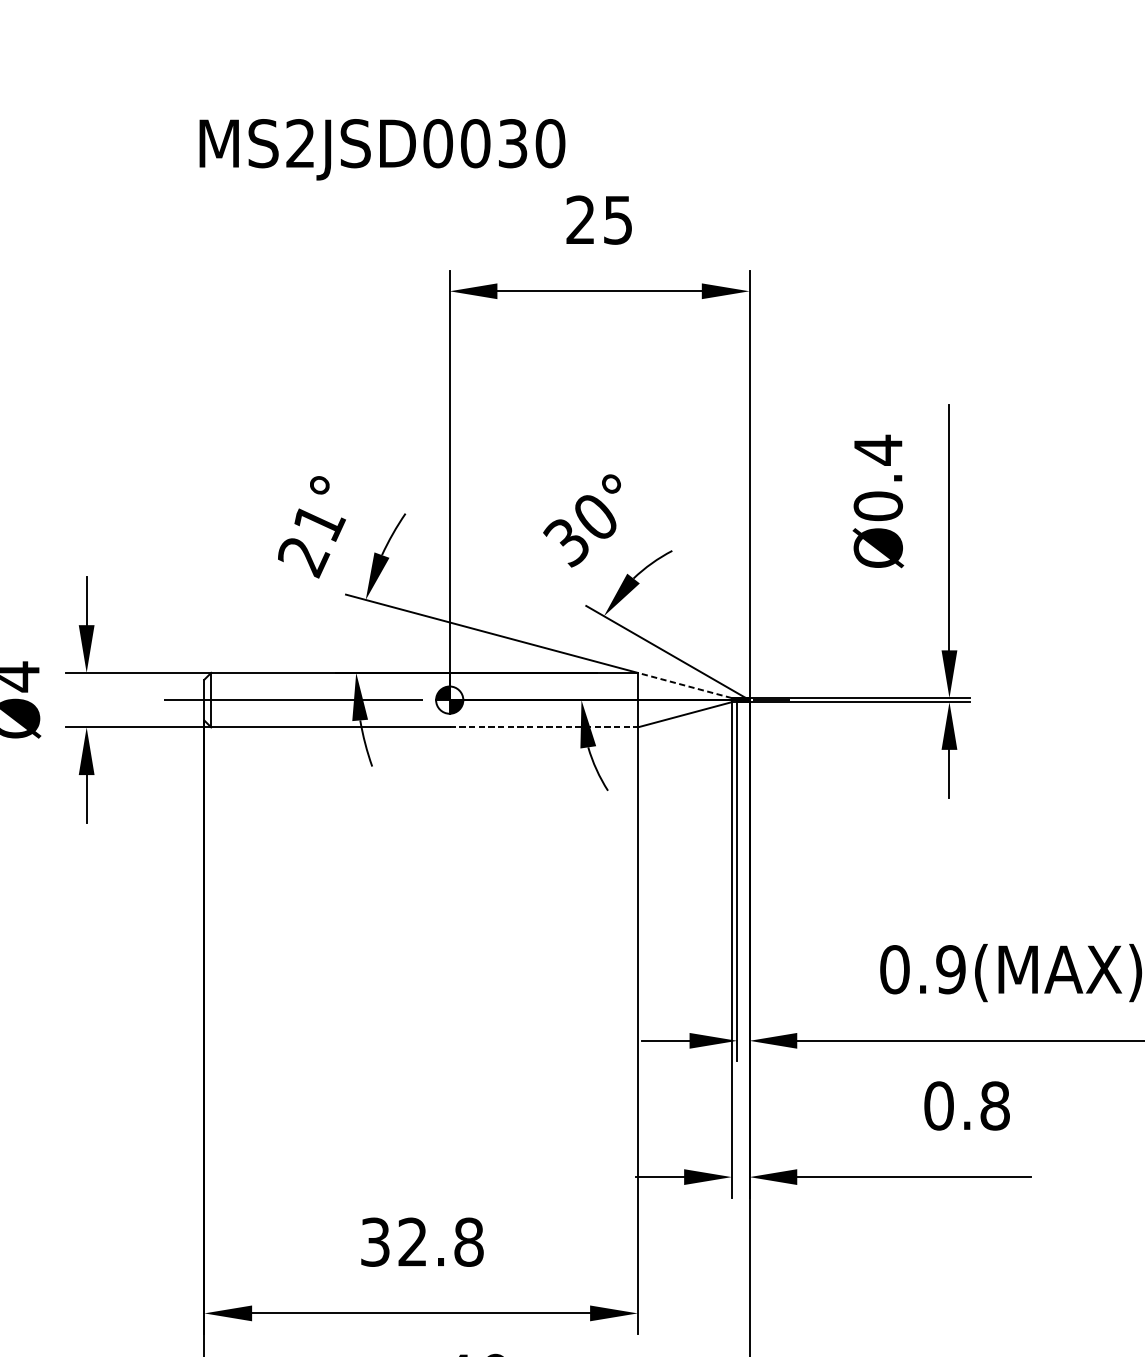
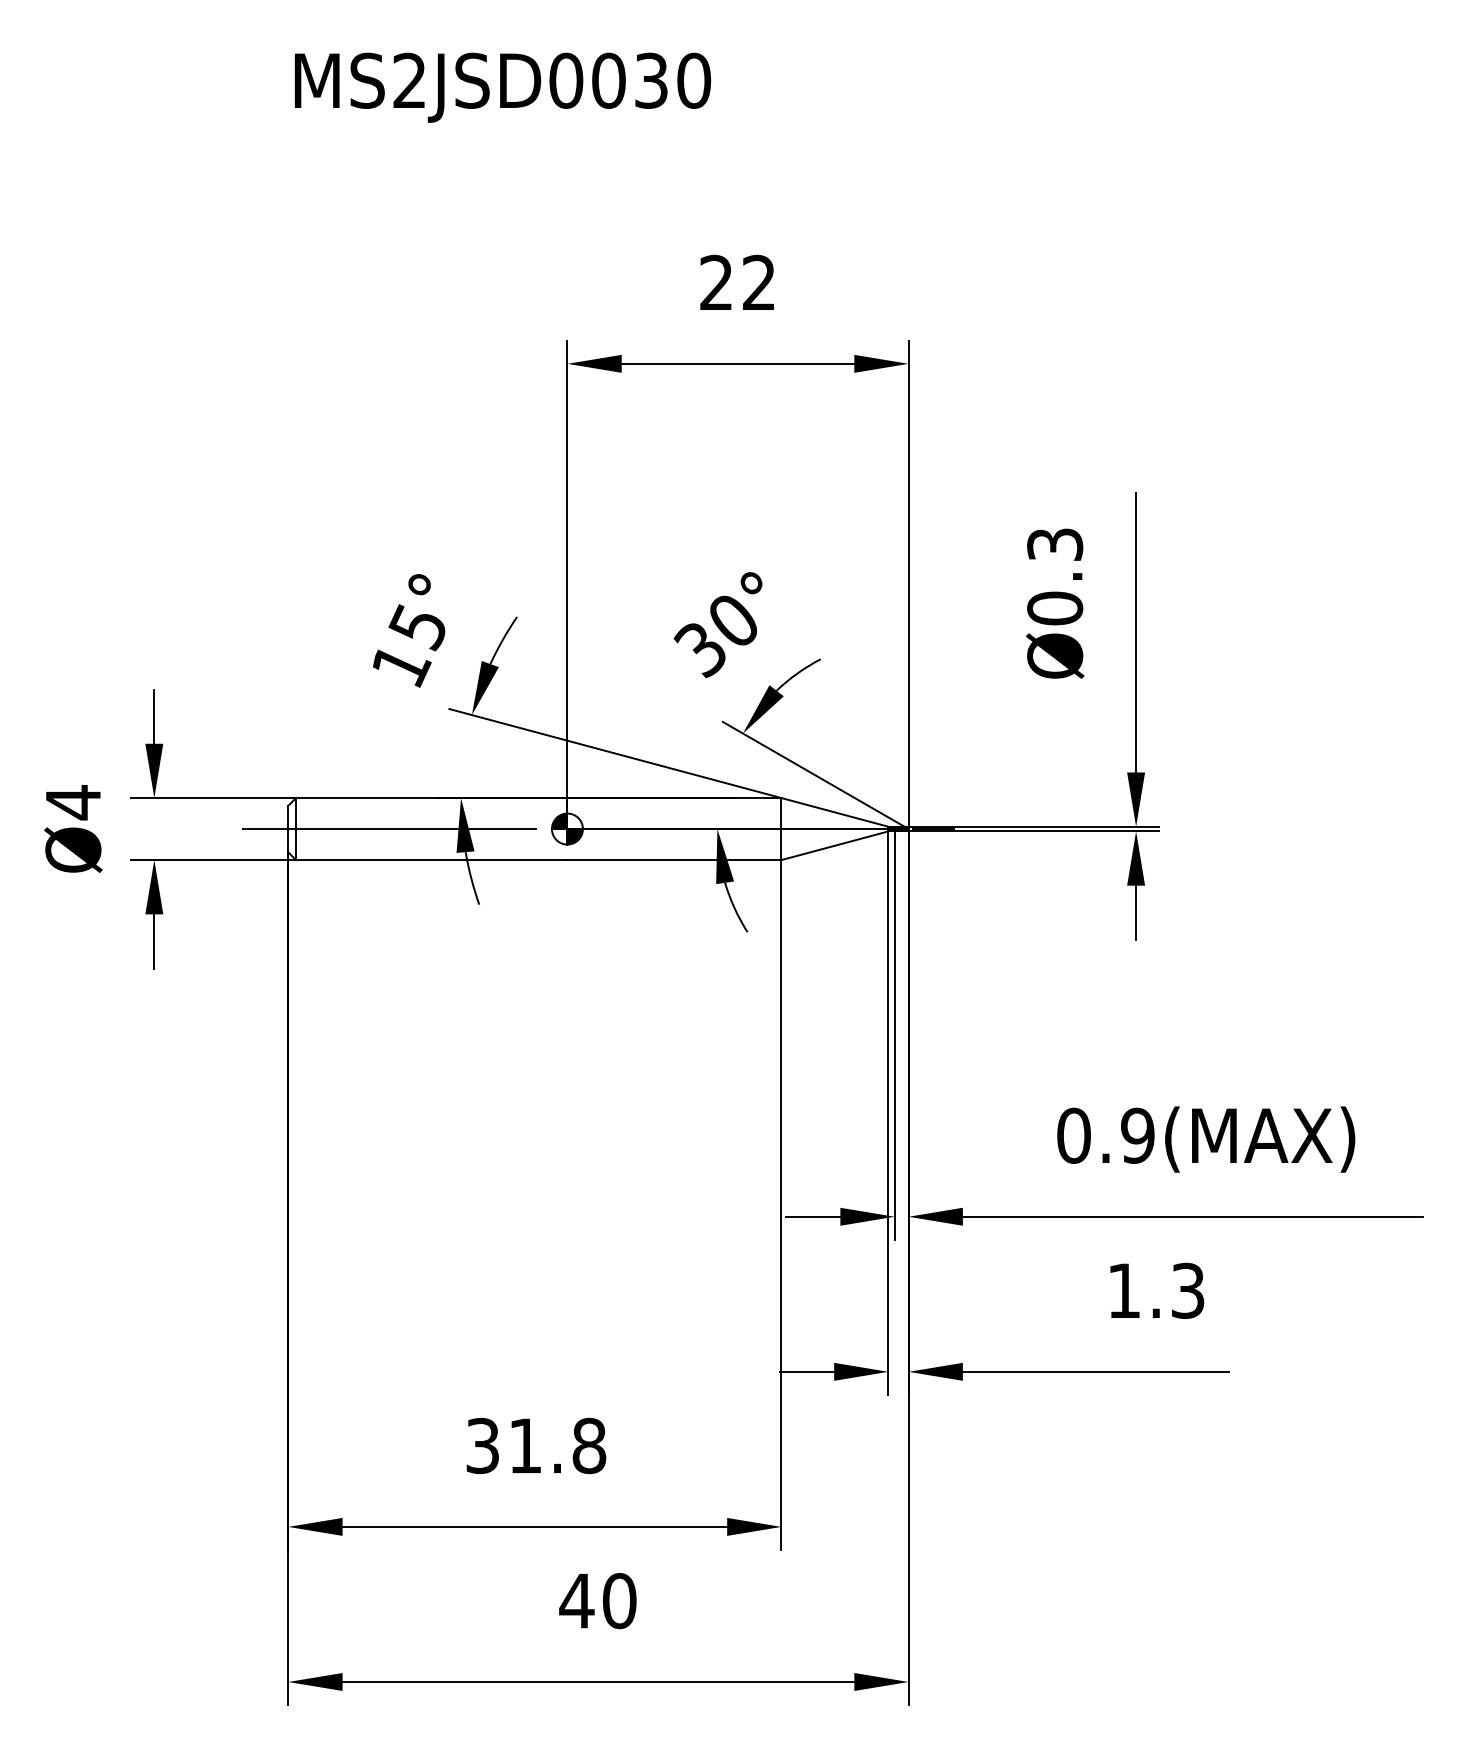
text: (382, 149) -> (502, 87), moved
text: (617, 219) -> (758, 282), 25 -> 22
text: (878, 450) -> (1055, 544), Ø0.4 -> Ø0.3
text: (311, 540) -> (410, 647), 21° -> 15°
line: (684, 685) -> (834, 812), dashed -> solid
line: (543, 727) -> (674, 860), dashed -> solid
text: (966, 1105) -> (1155, 1290), 0.8 -> 1.3
text: (411, 1241) -> (524, 1445), 32.8 -> 31.8

